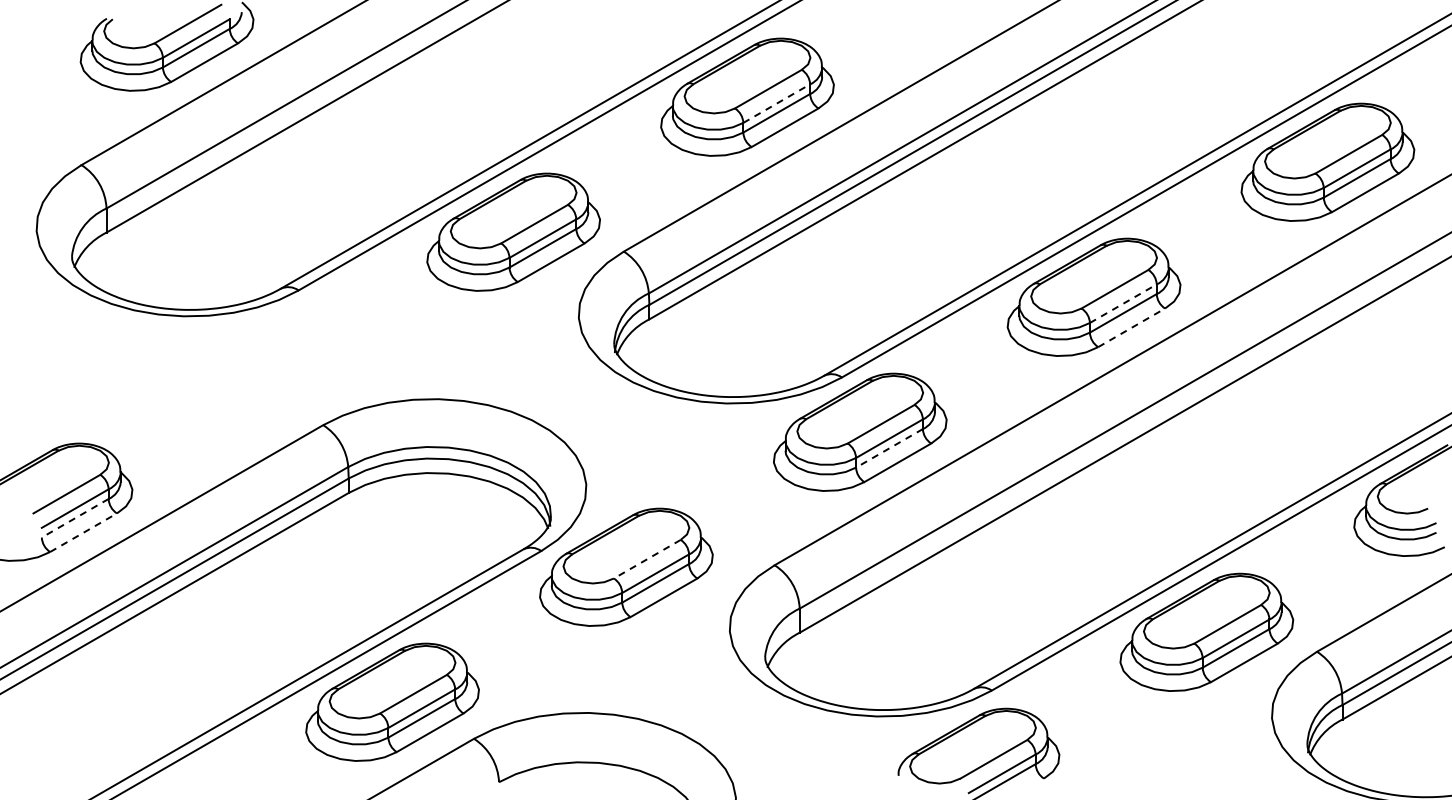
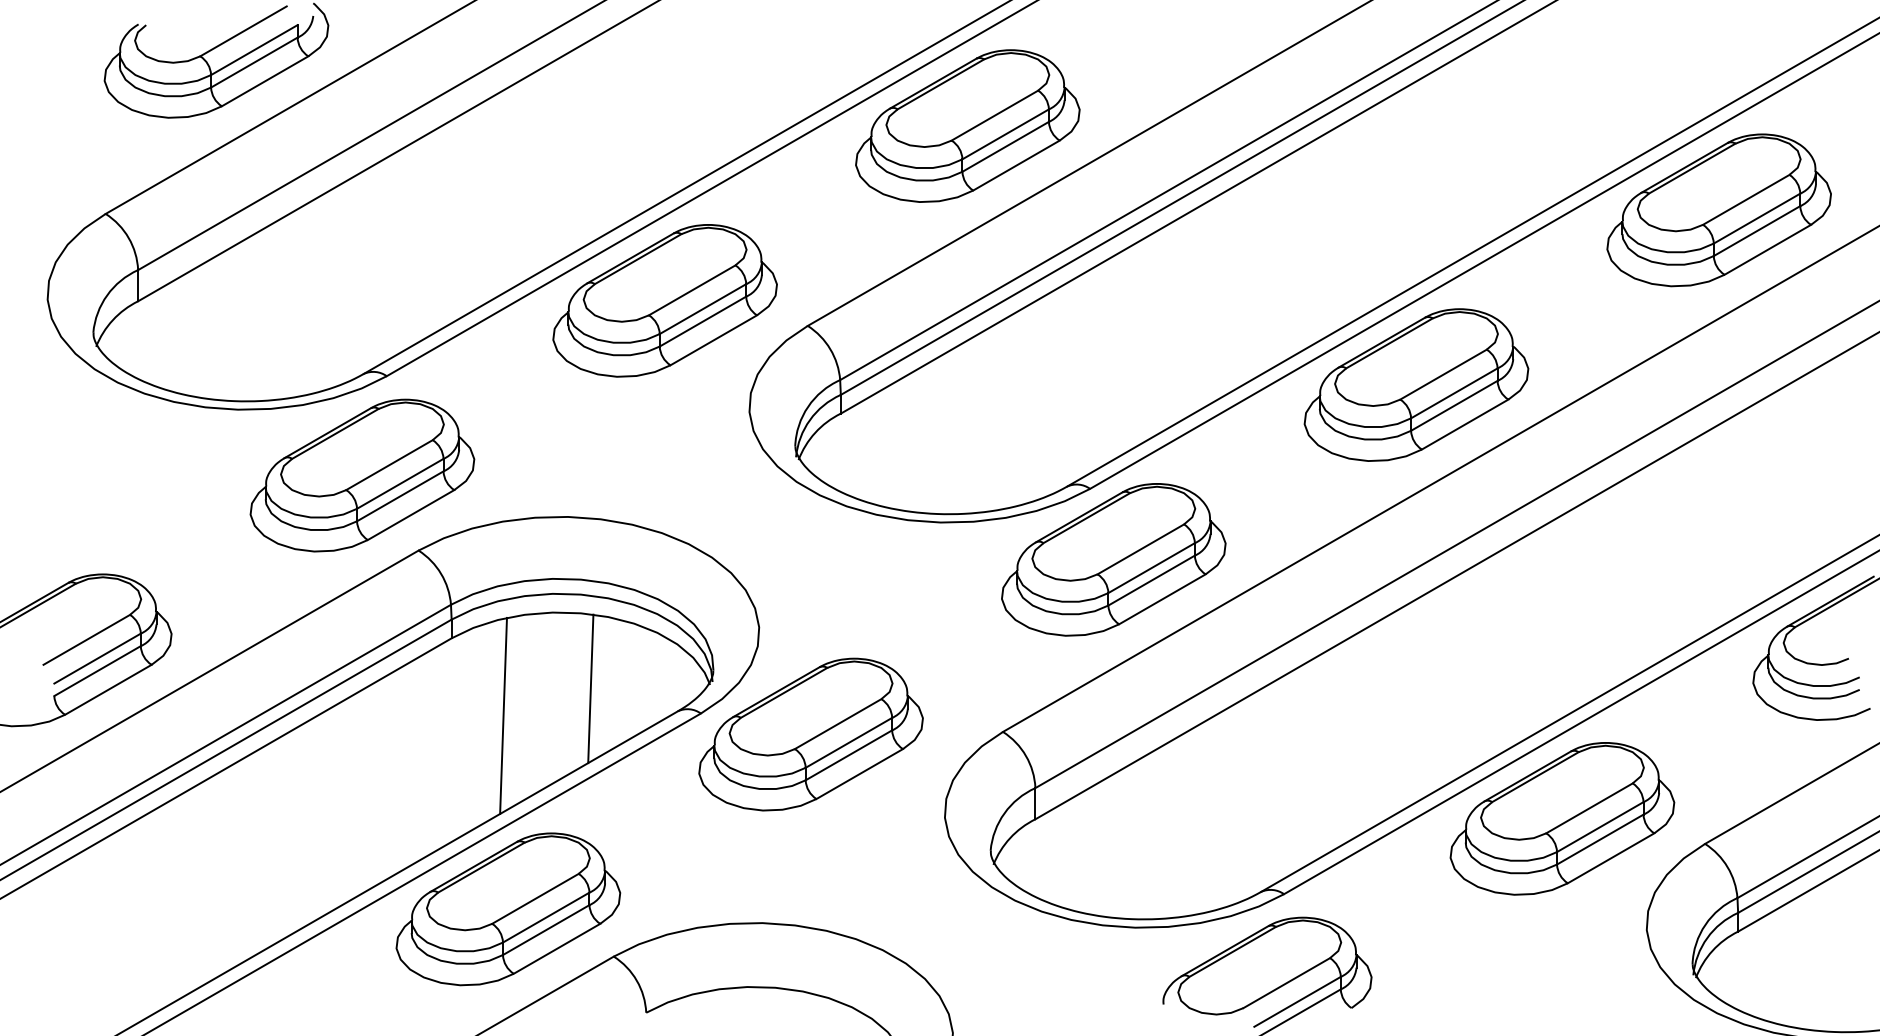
line: (776, 103) -> (1005, 134), dashed -> solid
line: (1123, 303) -> (1454, 393), dashed -> solid
line: (1131, 327) -> (1464, 424), dashed -> solid
part: (279, 366) -> (362, 474), added
line: (889, 448) -> (1151, 580), dashed -> solid
line: (75, 518) -> (97, 671), dashed -> solid
line: (456, 531) -> (591, 688), added
line: (83, 532) -> (108, 689), dashed -> solid
line: (388, 552) -> (503, 715), added
line: (647, 559) -> (838, 724), dashed -> solid

